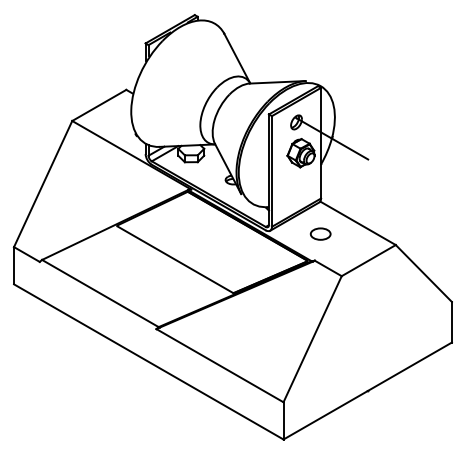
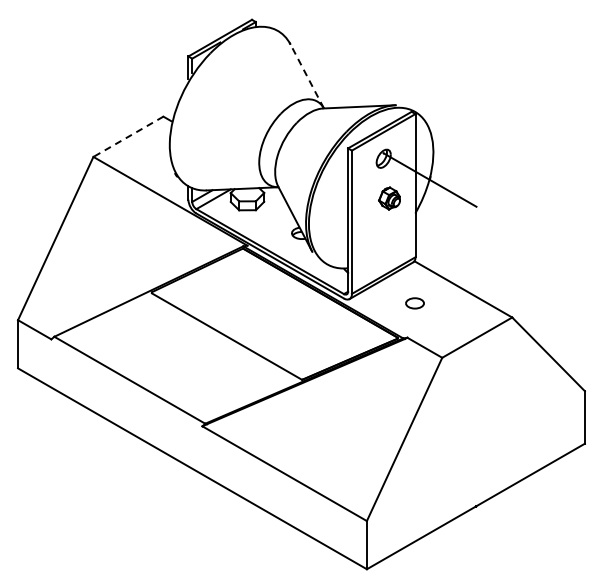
line: (237, 58) -> (307, 76), solid -> dashed
line: (99, 105) -> (128, 137), solid -> dashed
part: (300, 153) -> (389, 198), size x0.6
part: (320, 234) -> (414, 303), size x0.7

